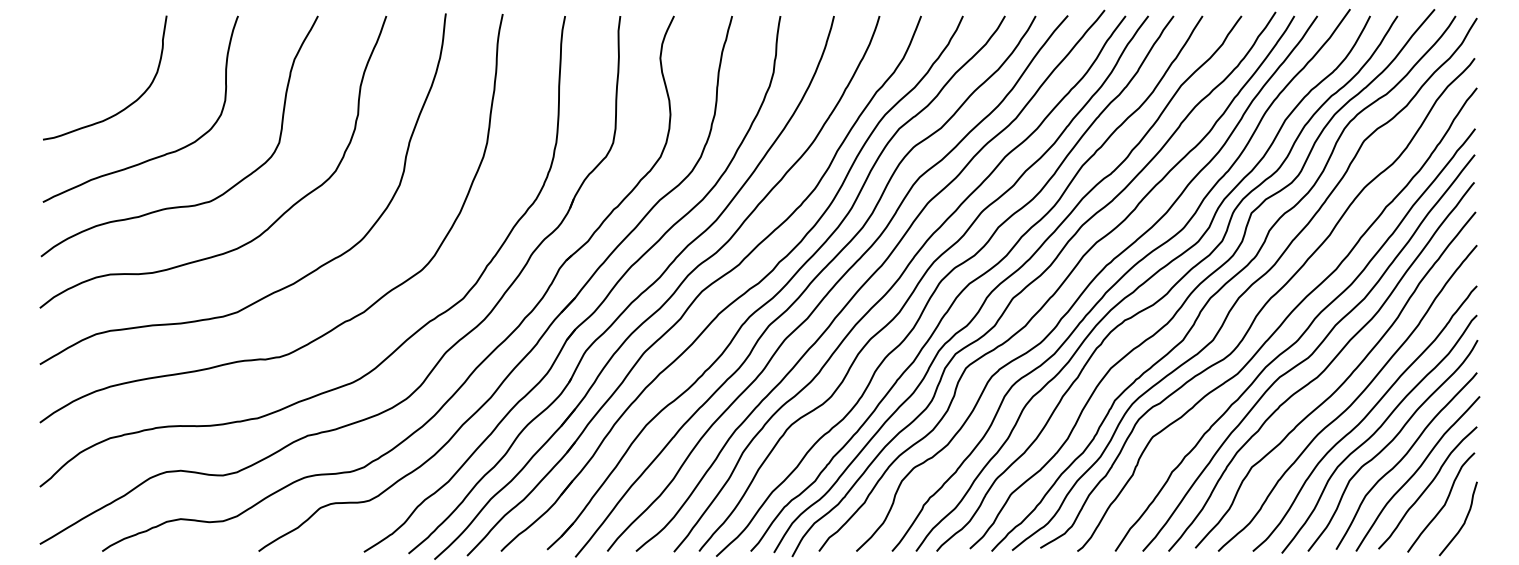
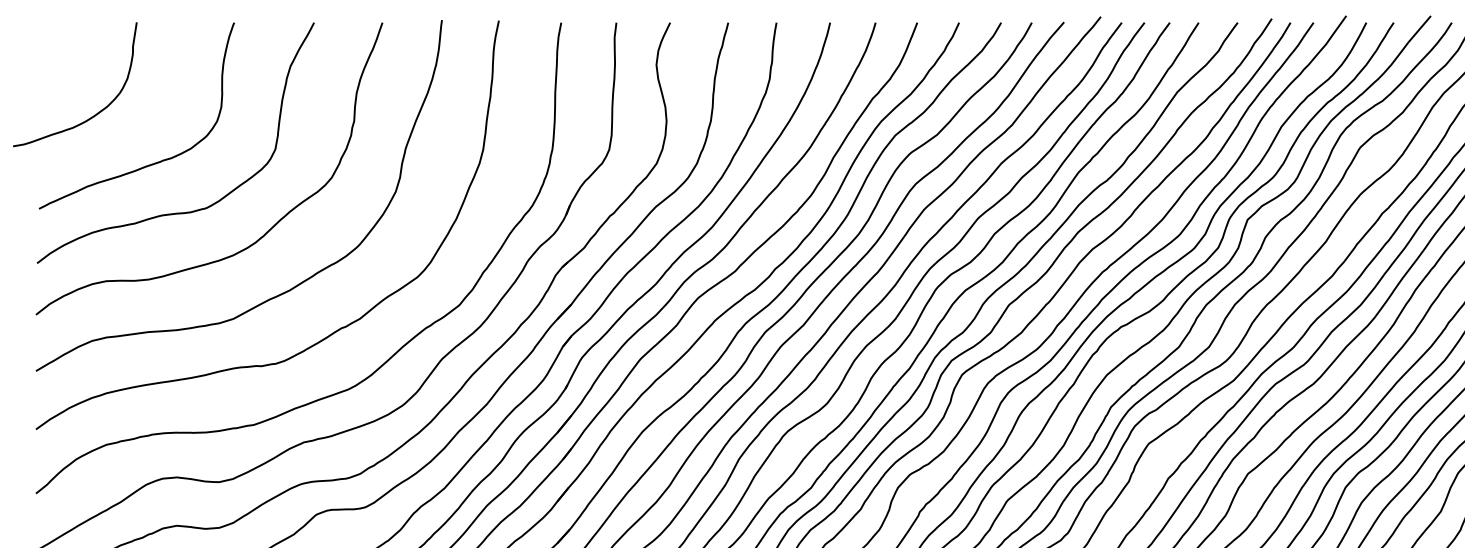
curve: (126, 106) -> (96, 113), moved

